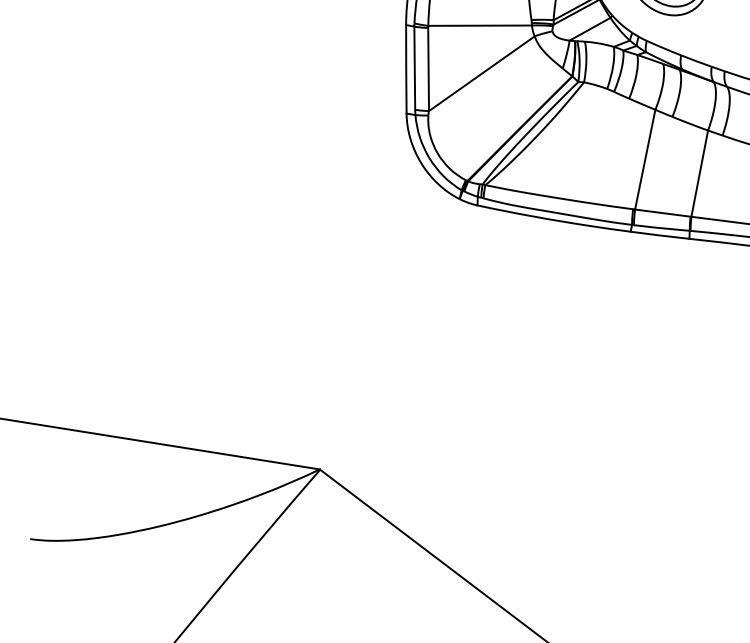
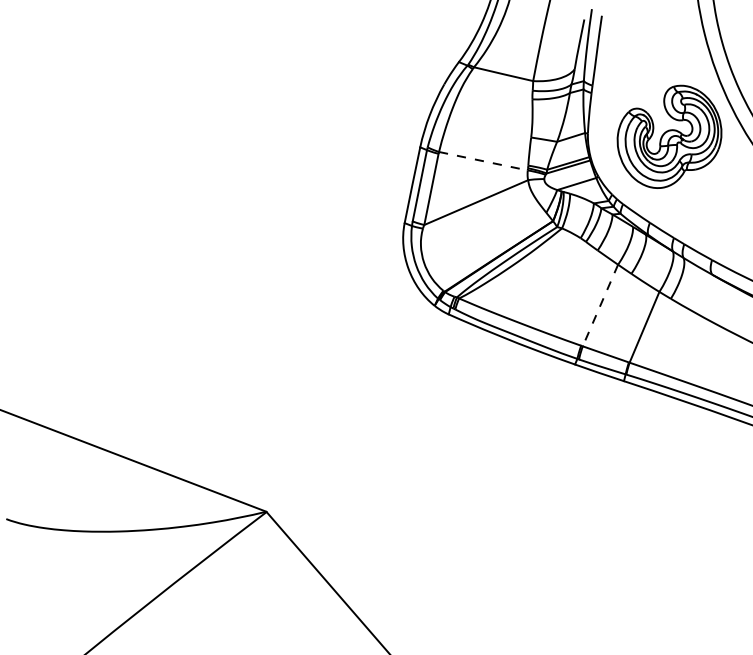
line: (480, 26) -> (483, 161), solid -> dashed
line: (645, 159) -> (600, 305), solid -> dashed

